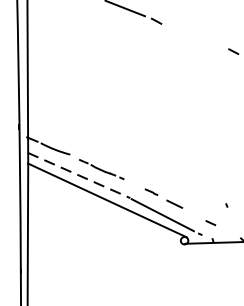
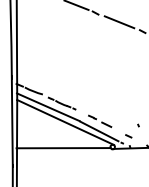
line: (195, 36) -> (119, 22), added
line: (79, 175) -> (48, 107), dashed -> solid
line: (103, 243) -> (63, 148), added

